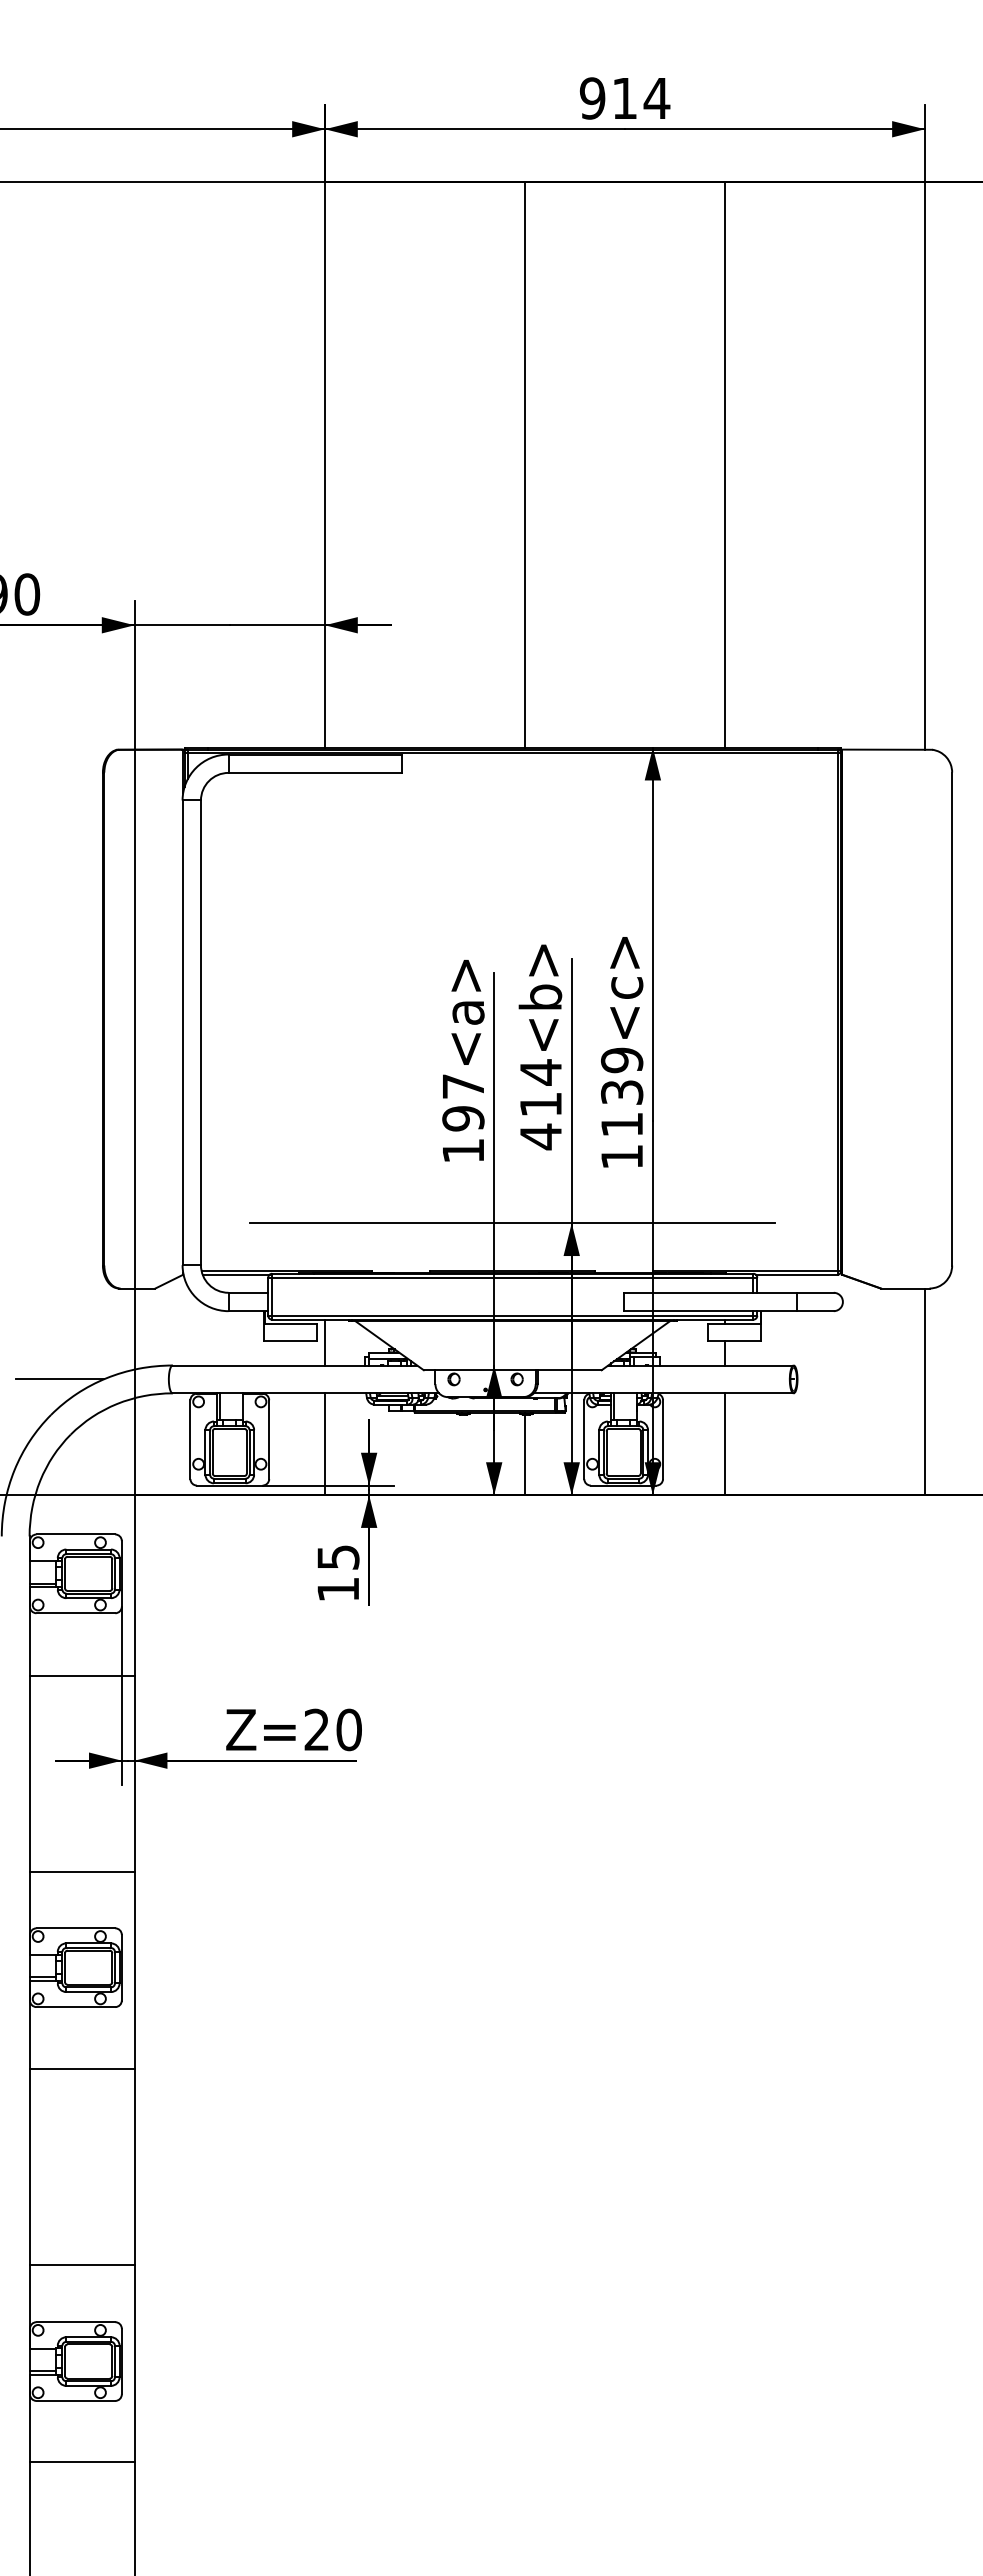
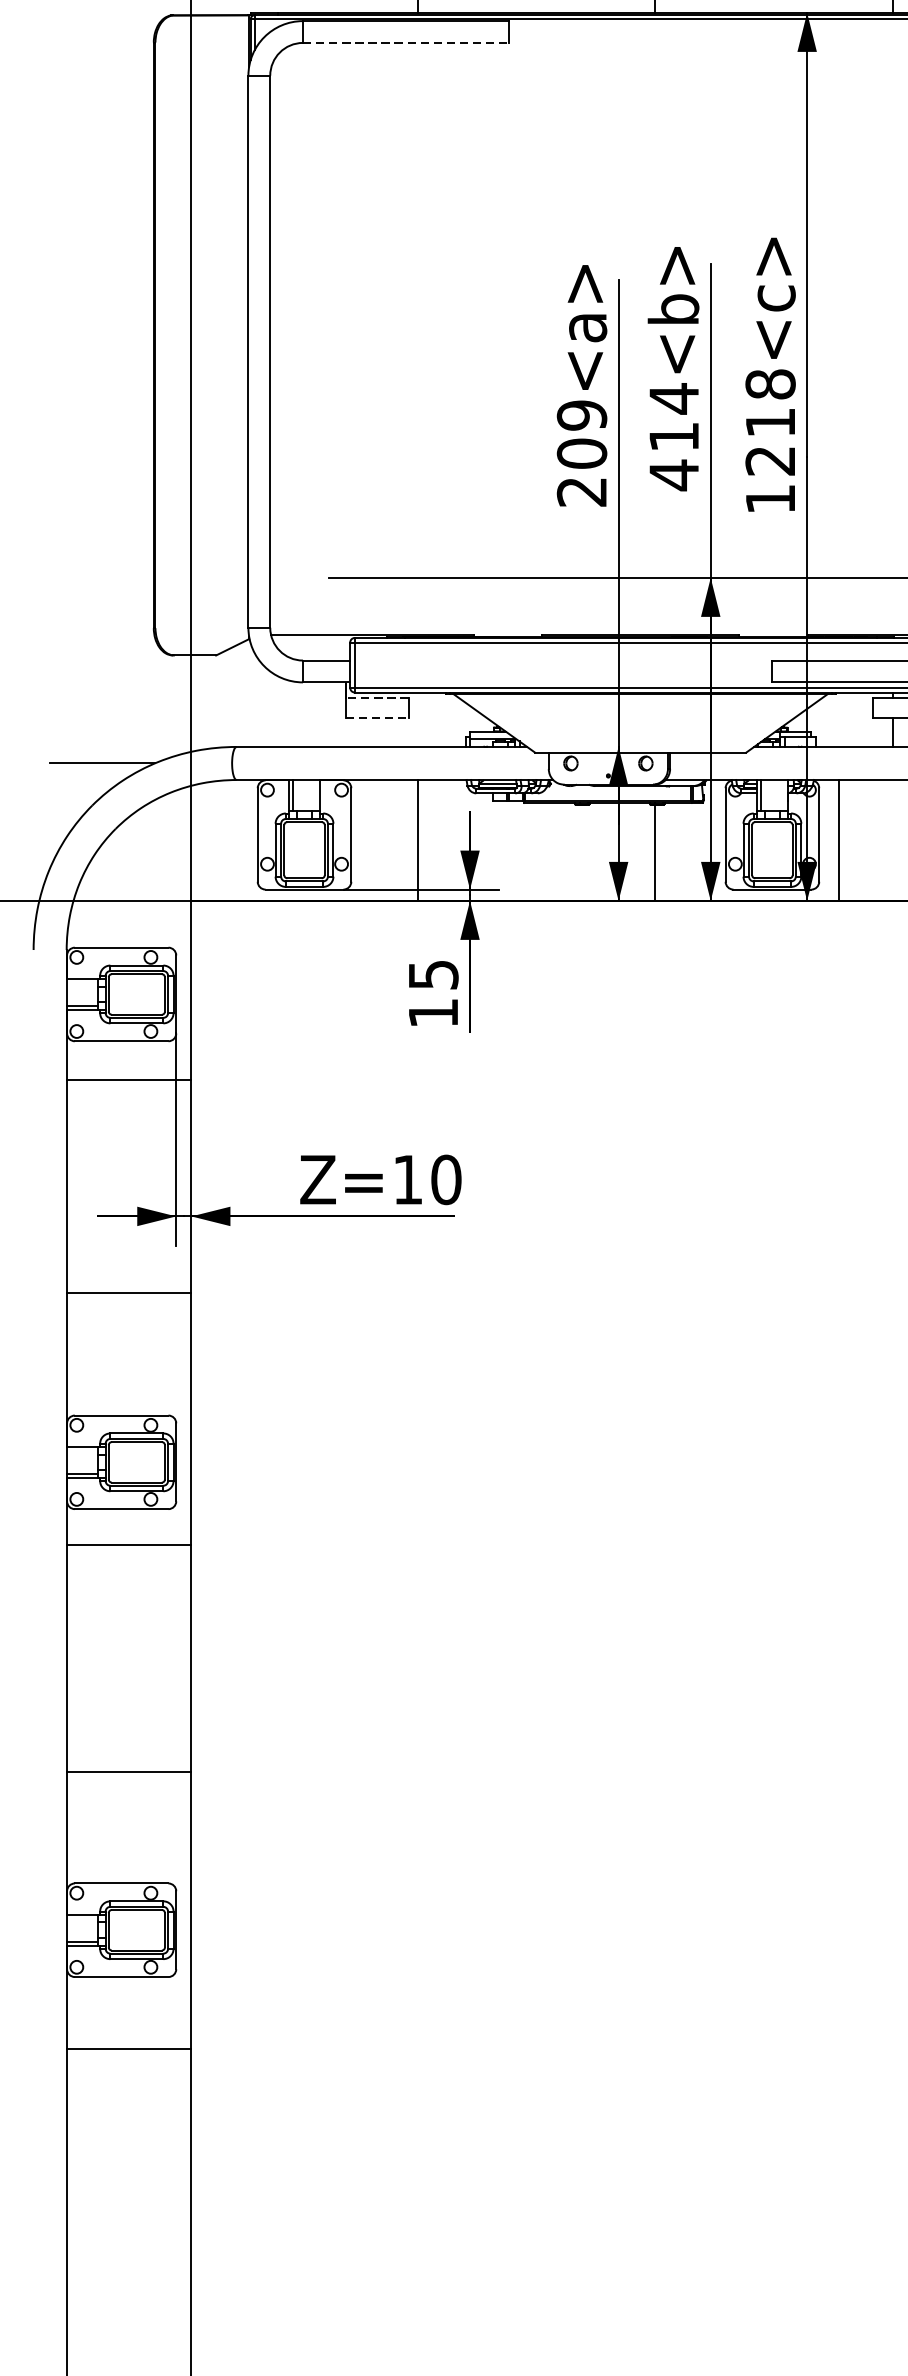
line: (315, 772) -> (406, 42), solid -> dashed
text: (622, 1092) -> (771, 422), 1139<c> -> 1218<c>
text: (463, 1118) -> (582, 453), 197<a> -> 209<a>
line: (235, 1274) -> (311, 638), removed
line: (290, 1324) -> (376, 698), solid -> dashed
line: (290, 1341) -> (376, 718), solid -> dashed
line: (325, 1342) -> (418, 719), removed
line: (724, 1444) -> (838, 840), moved
line: (81, 1675) -> (128, 1079), moved
text: (316, 1729) -> (407, 1179), Z=20 -> Z=10
line: (81, 1872) -> (128, 1293), moved
line: (81, 2068) -> (128, 1545), moved
line: (81, 2265) -> (128, 1772), moved

